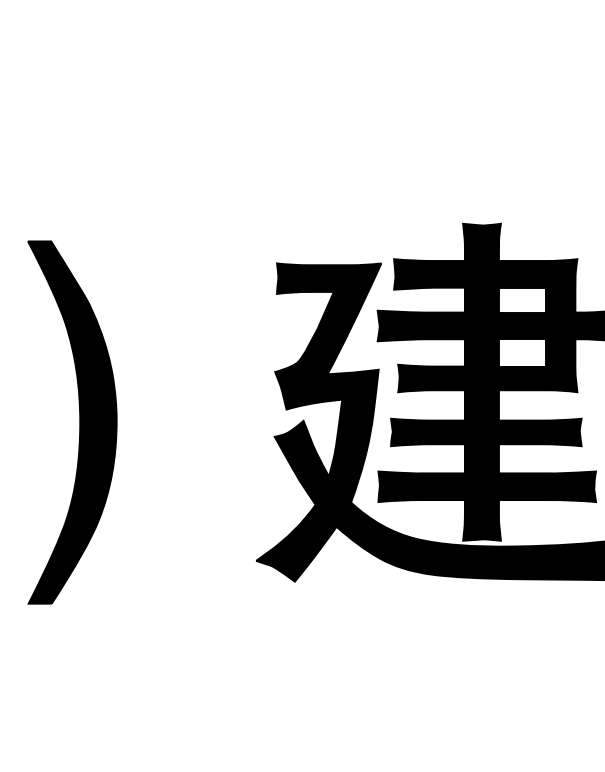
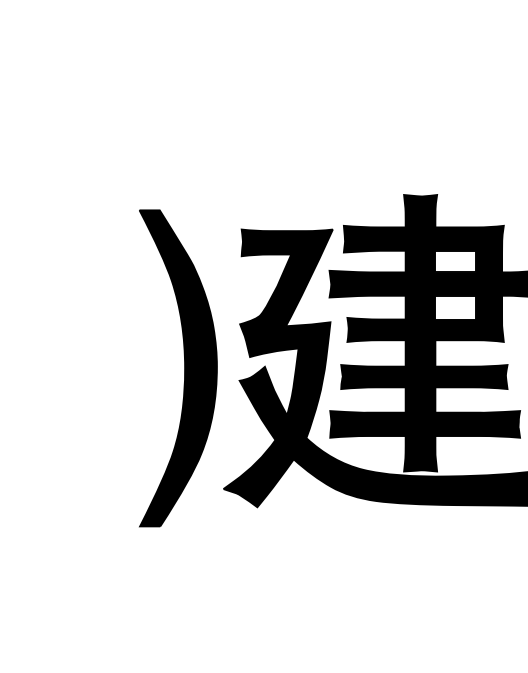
part: (72, 422) -> (178, 368), moved

